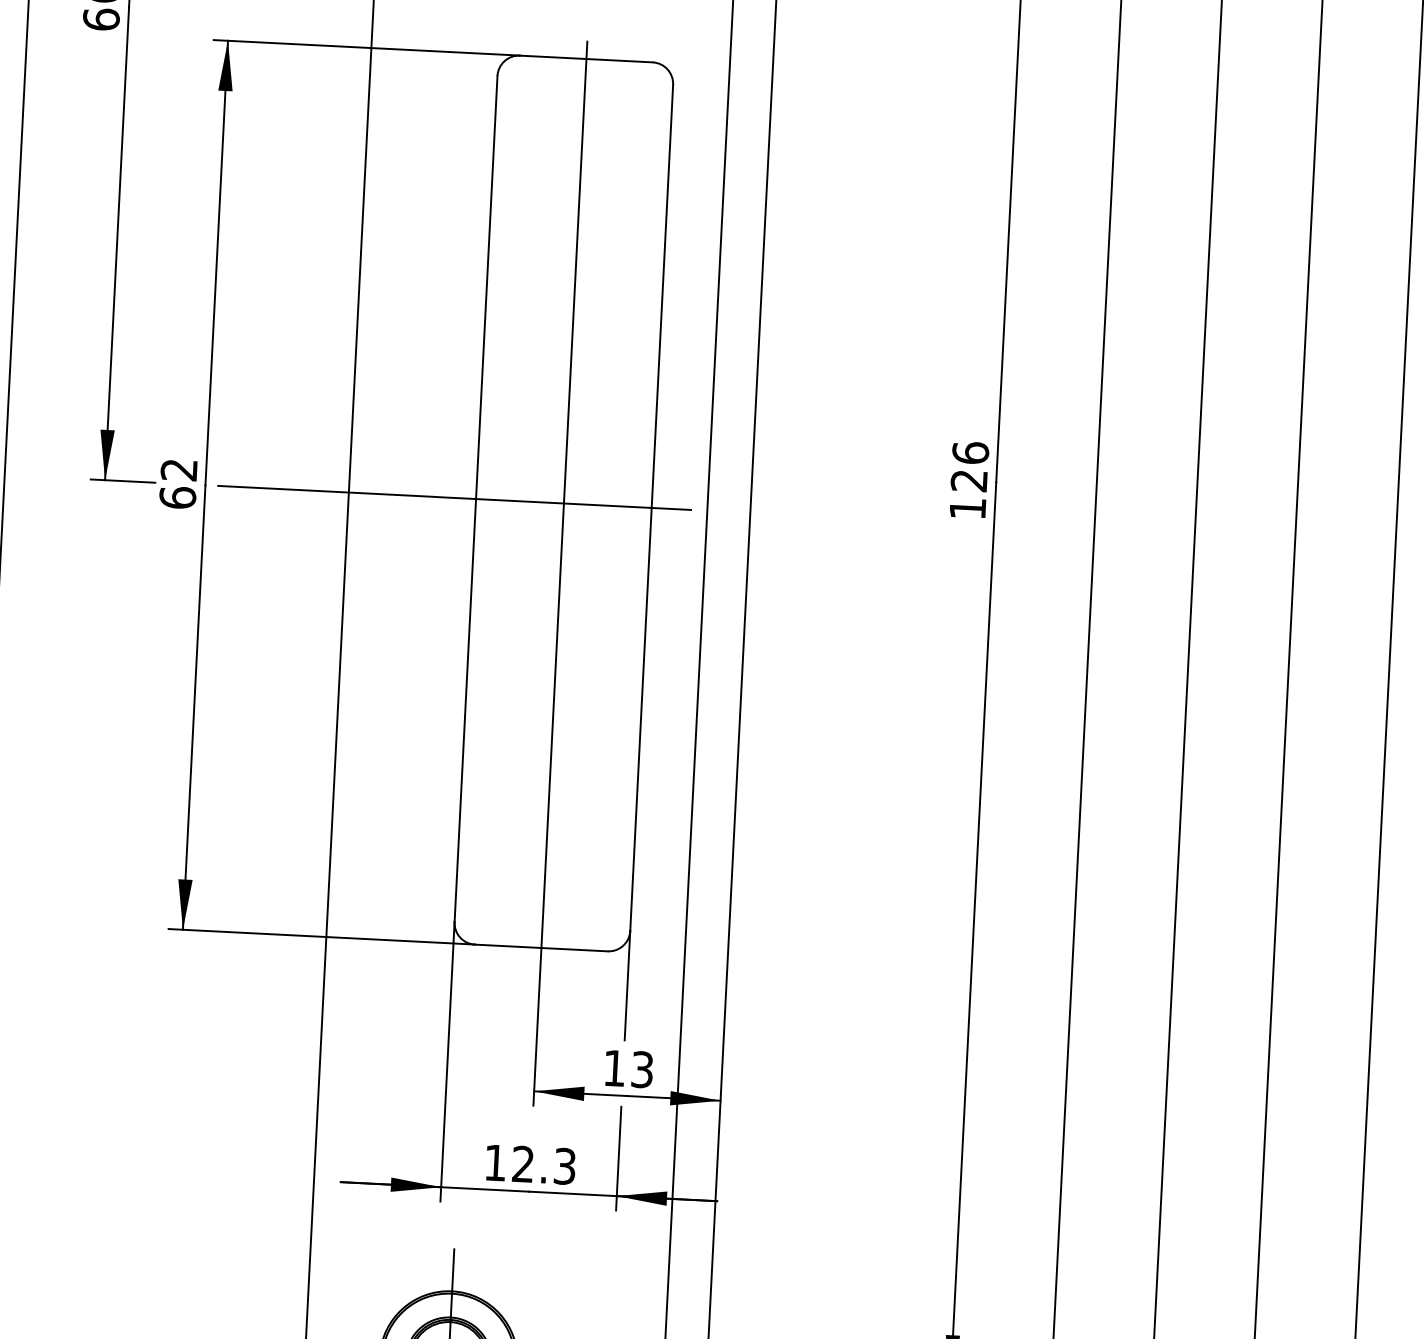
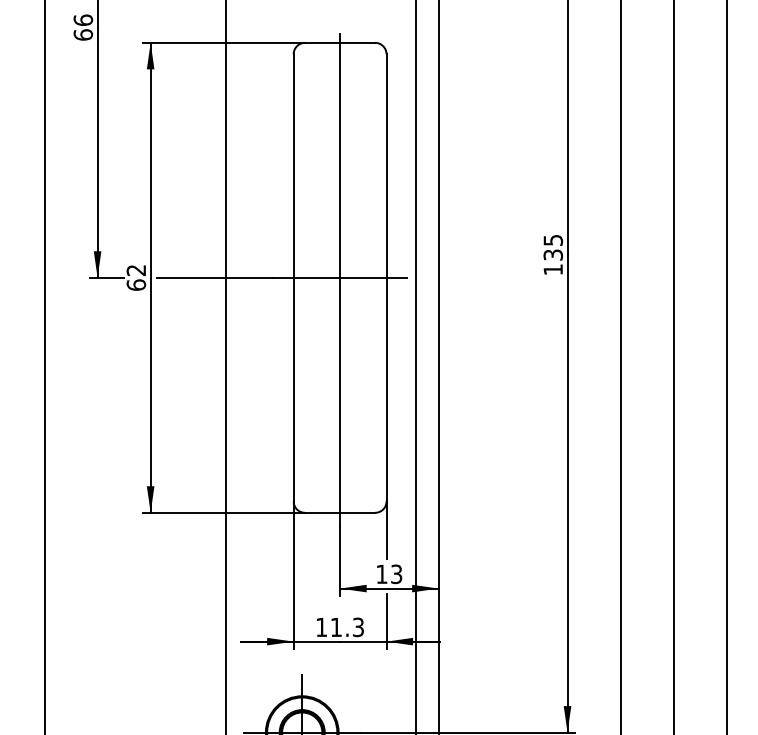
text: (970, 466) -> (553, 247), 126 -> 135
text: (521, 1162) -> (335, 626), 12.3 -> 11.3

